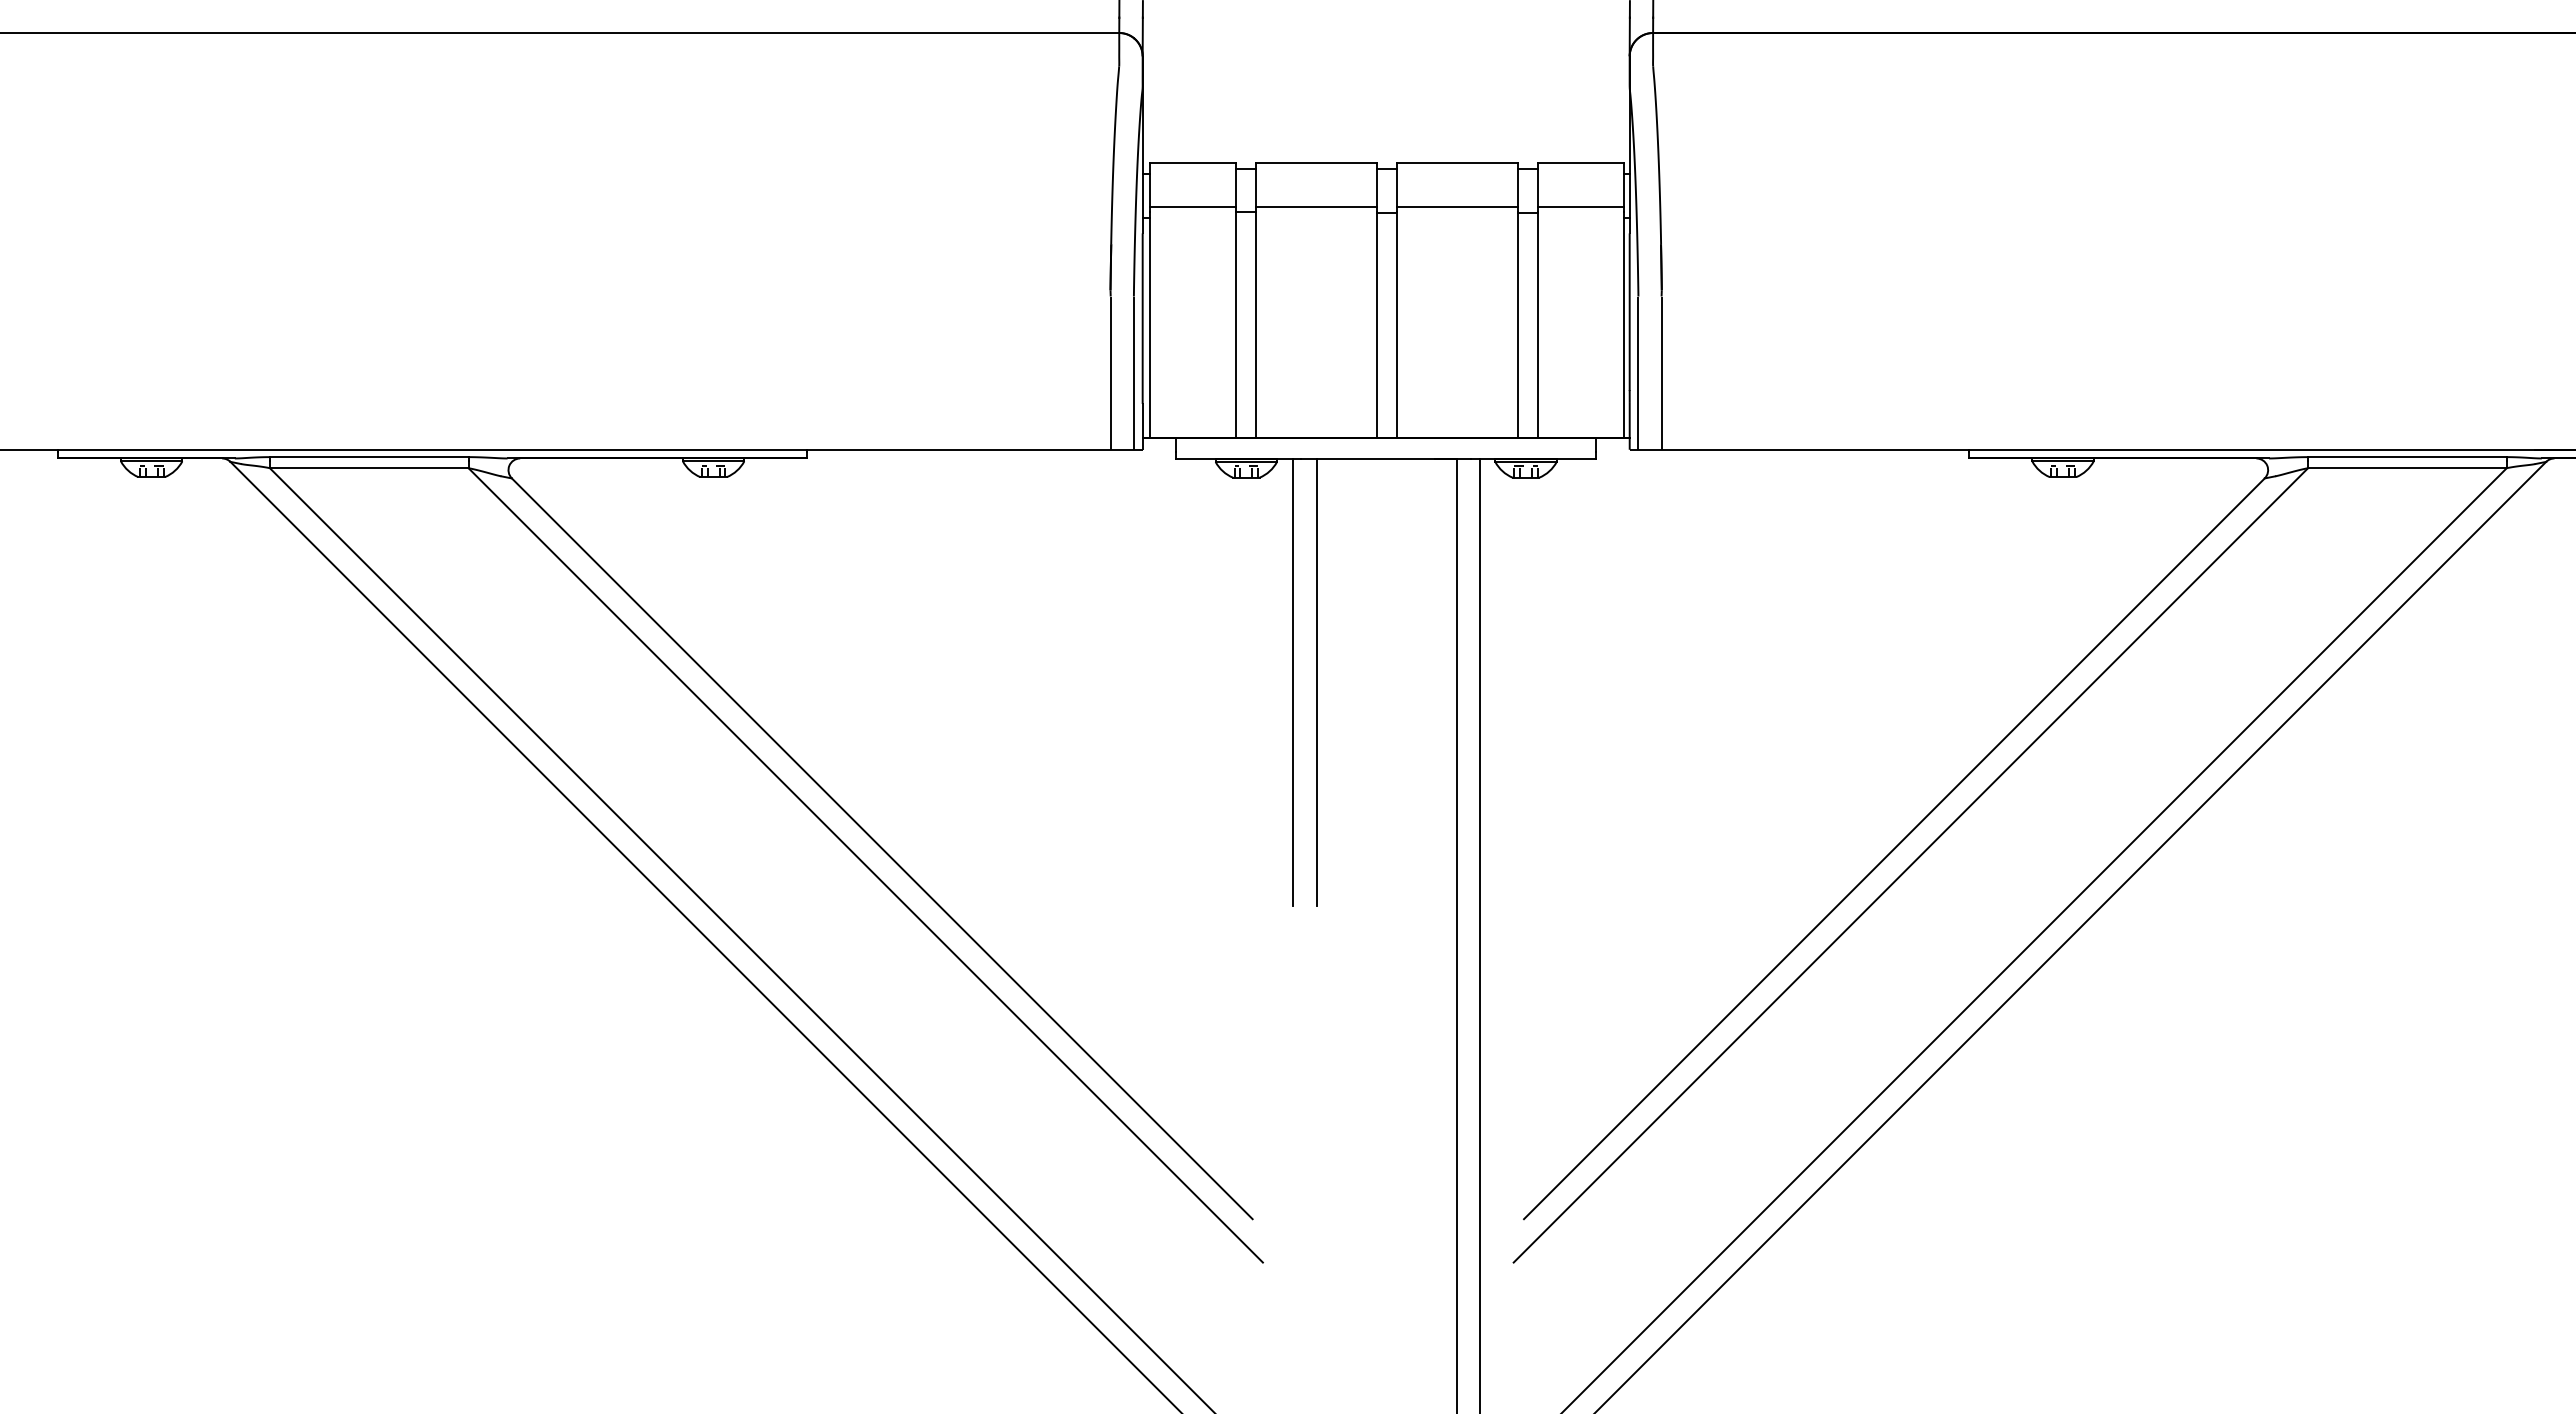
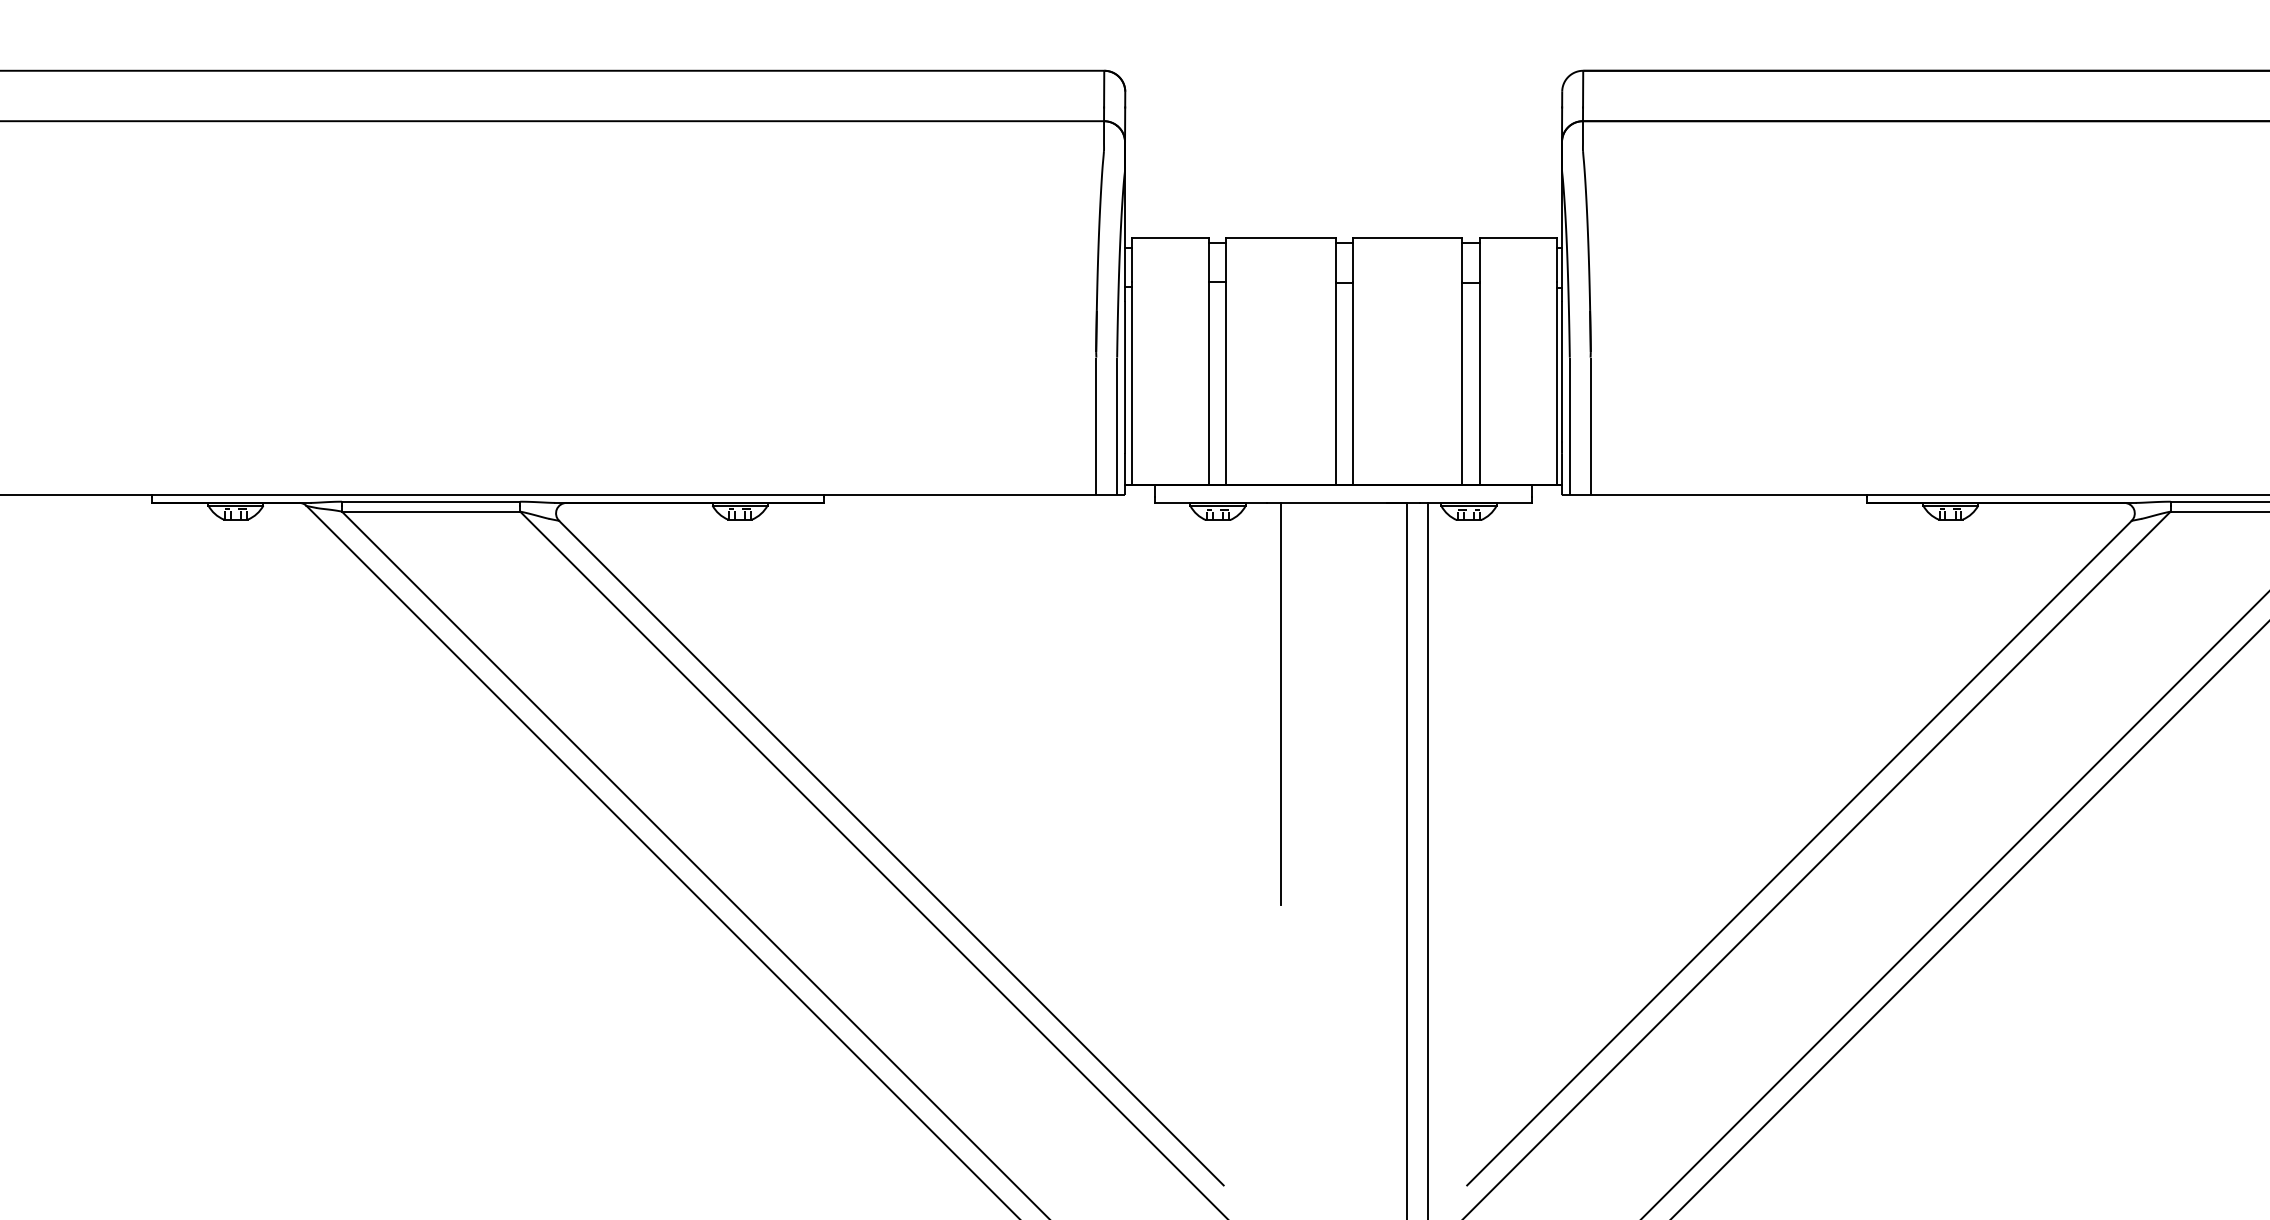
line: (1192, 206) -> (1169, 276), removed
line: (1316, 207) -> (1280, 277), removed
line: (1457, 207) -> (1407, 277), removed
line: (1581, 207) -> (1518, 277), removed
line: (1293, 682) -> (1260, 703), removed

